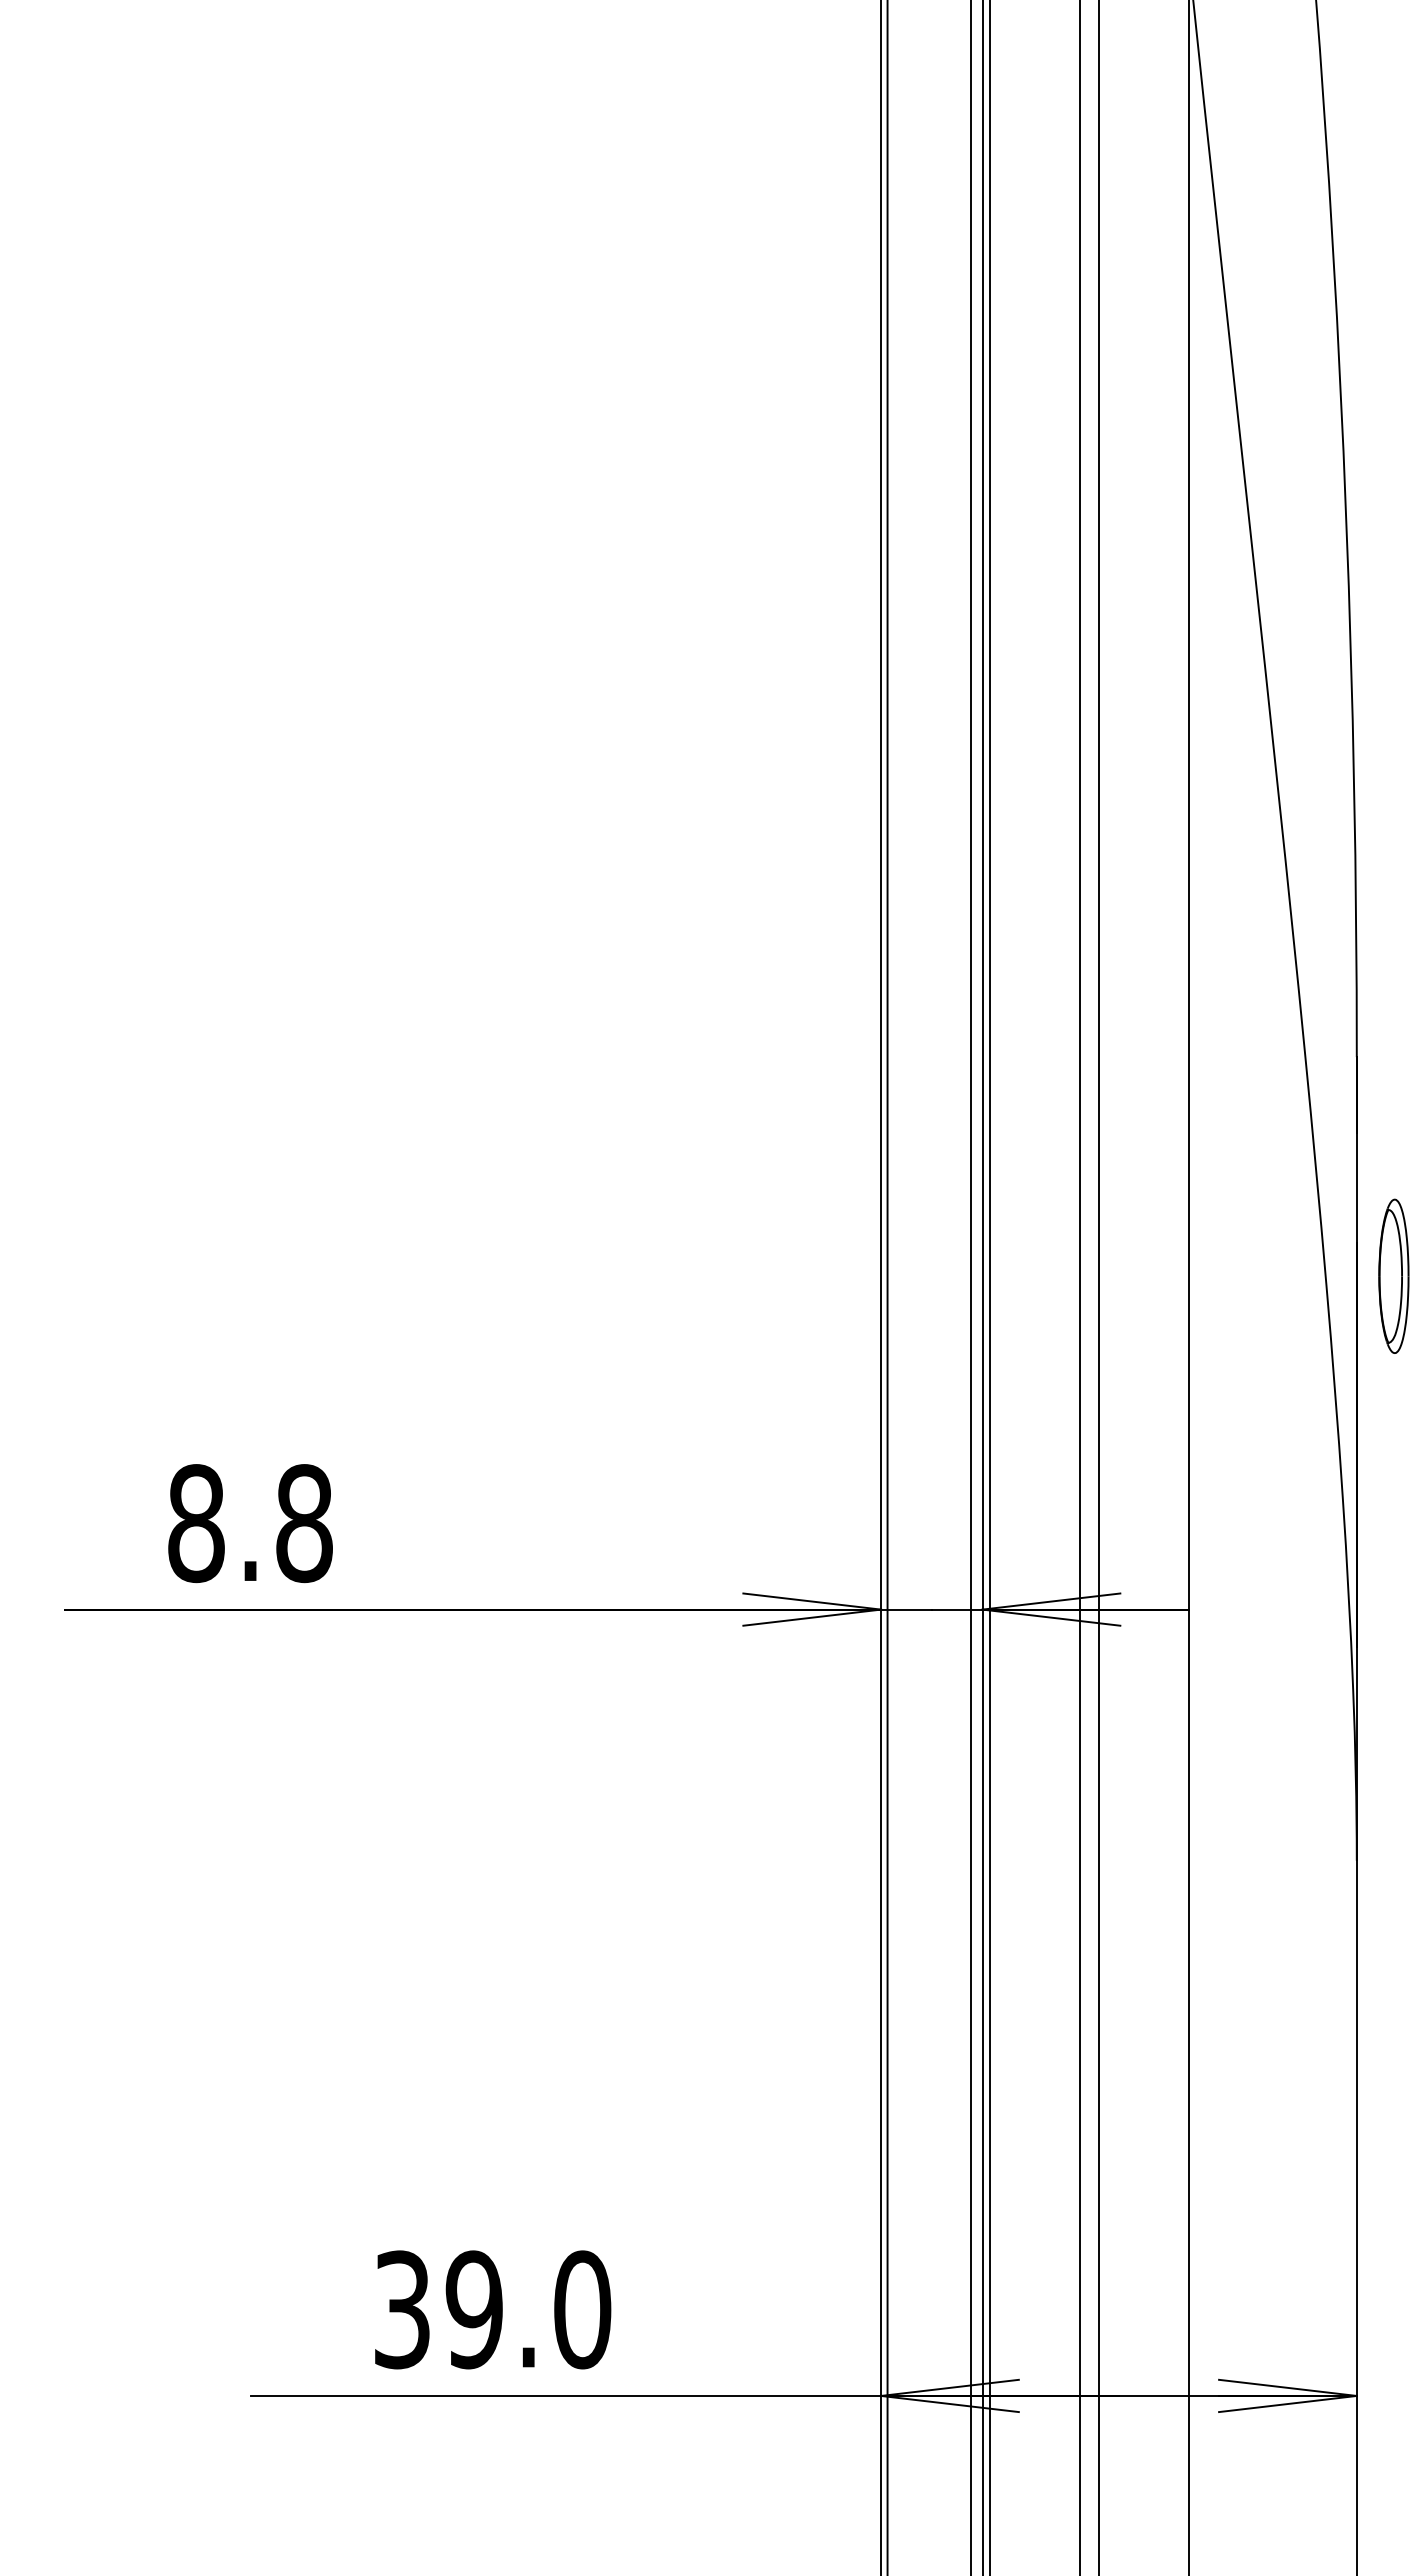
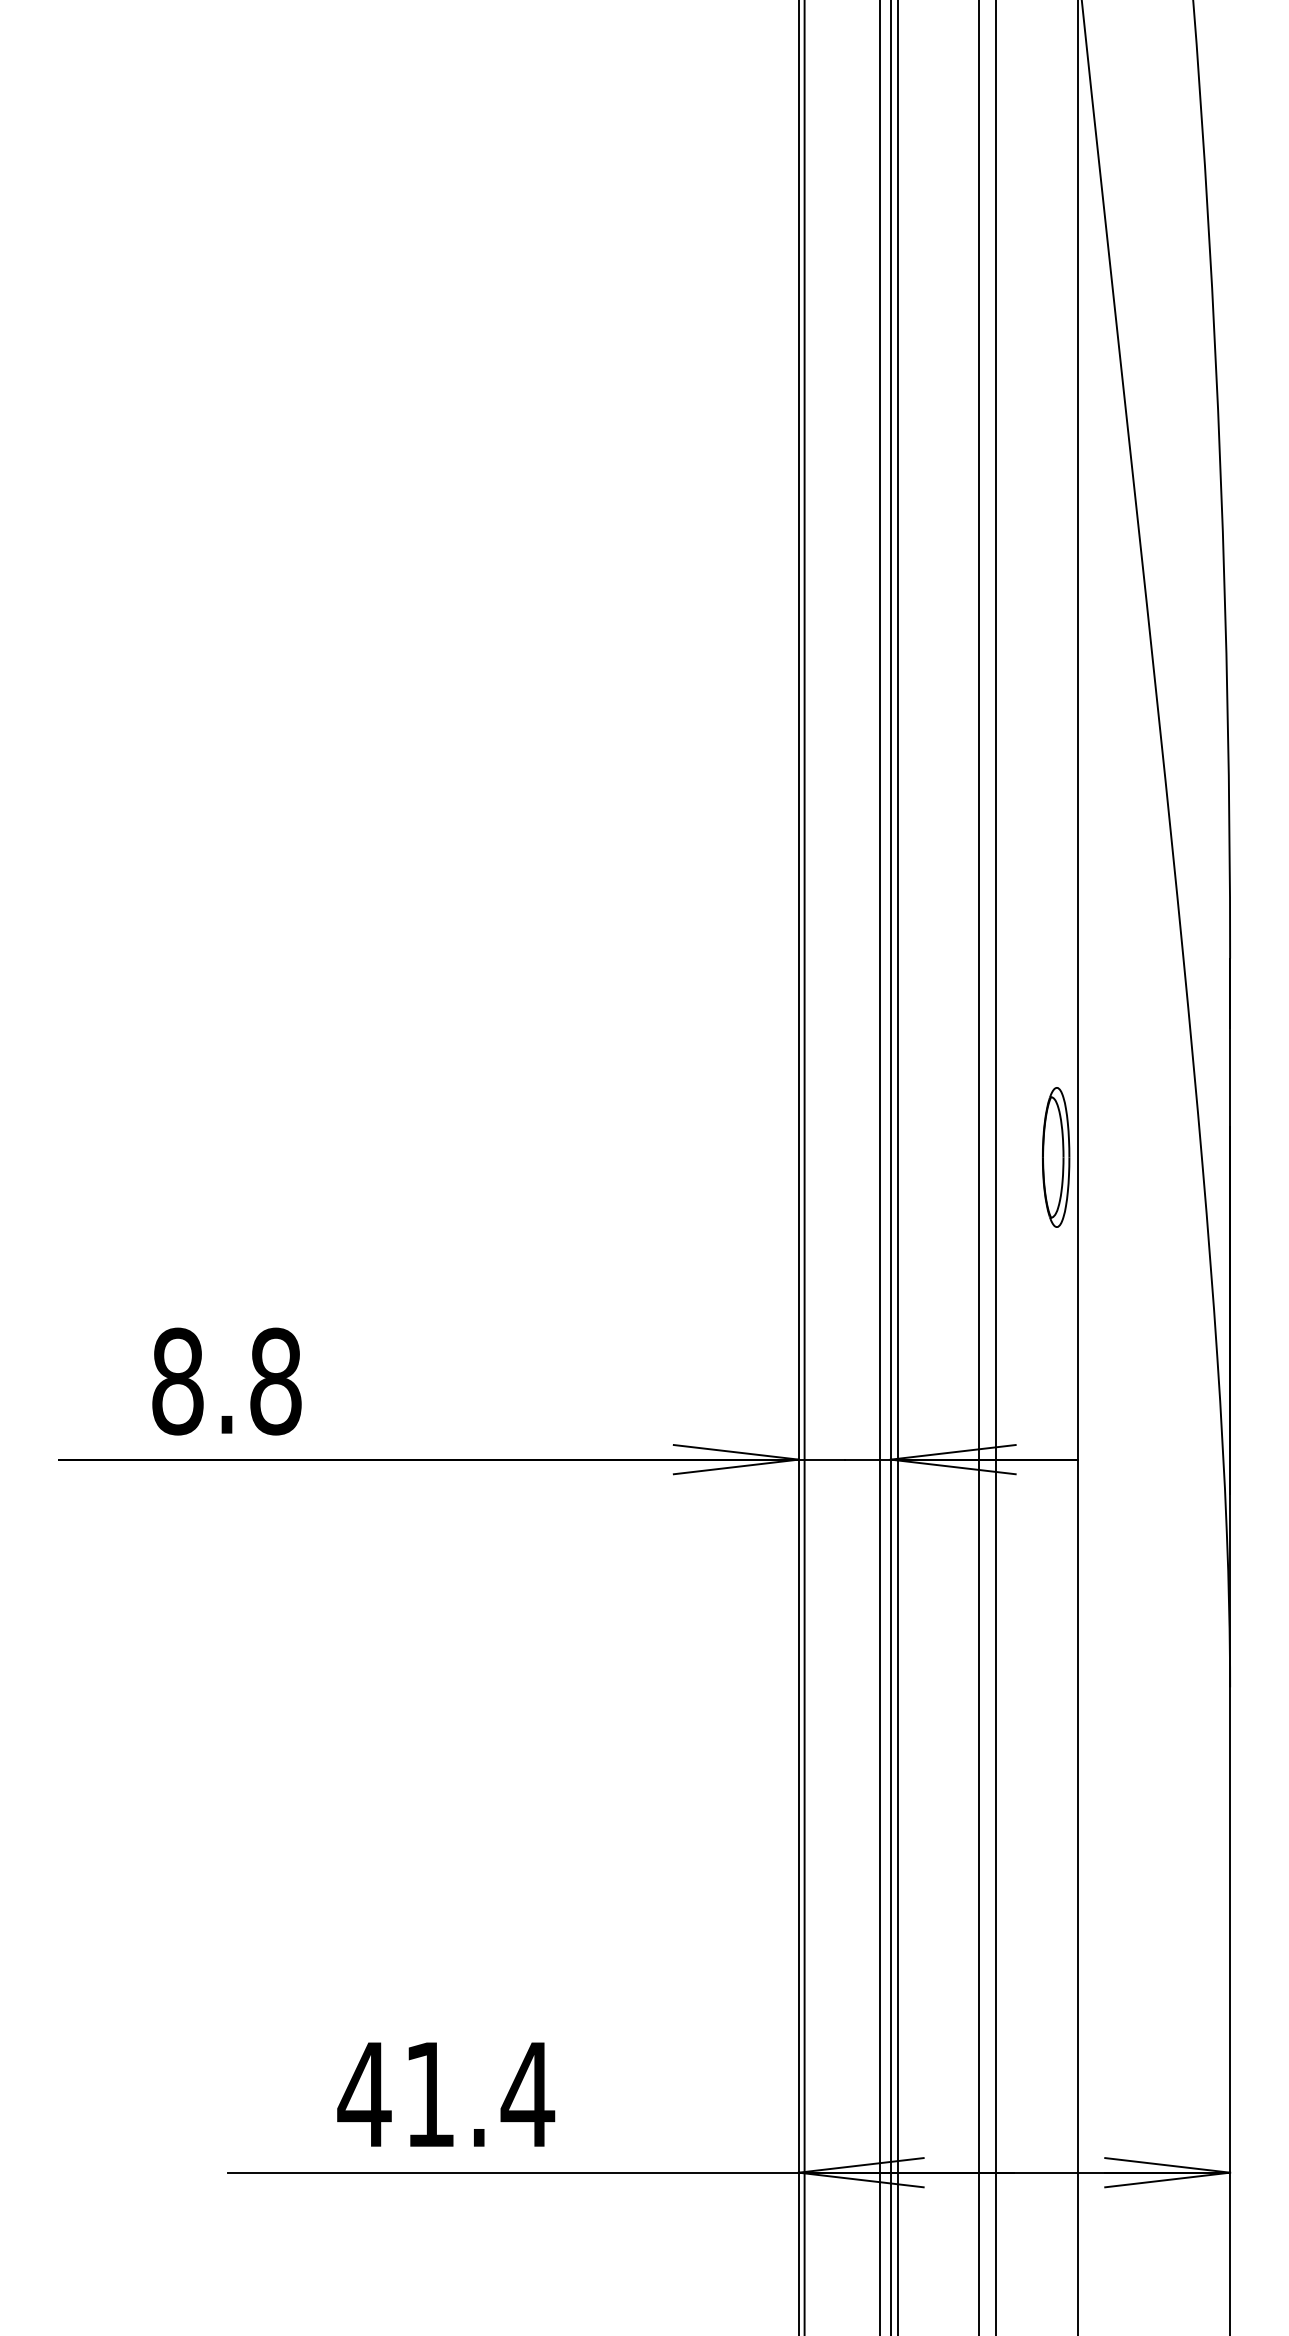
part: (1393, 1275) -> (1055, 1156), moved
text: (492, 2309) -> (446, 2094), 39.0 -> 41.4

